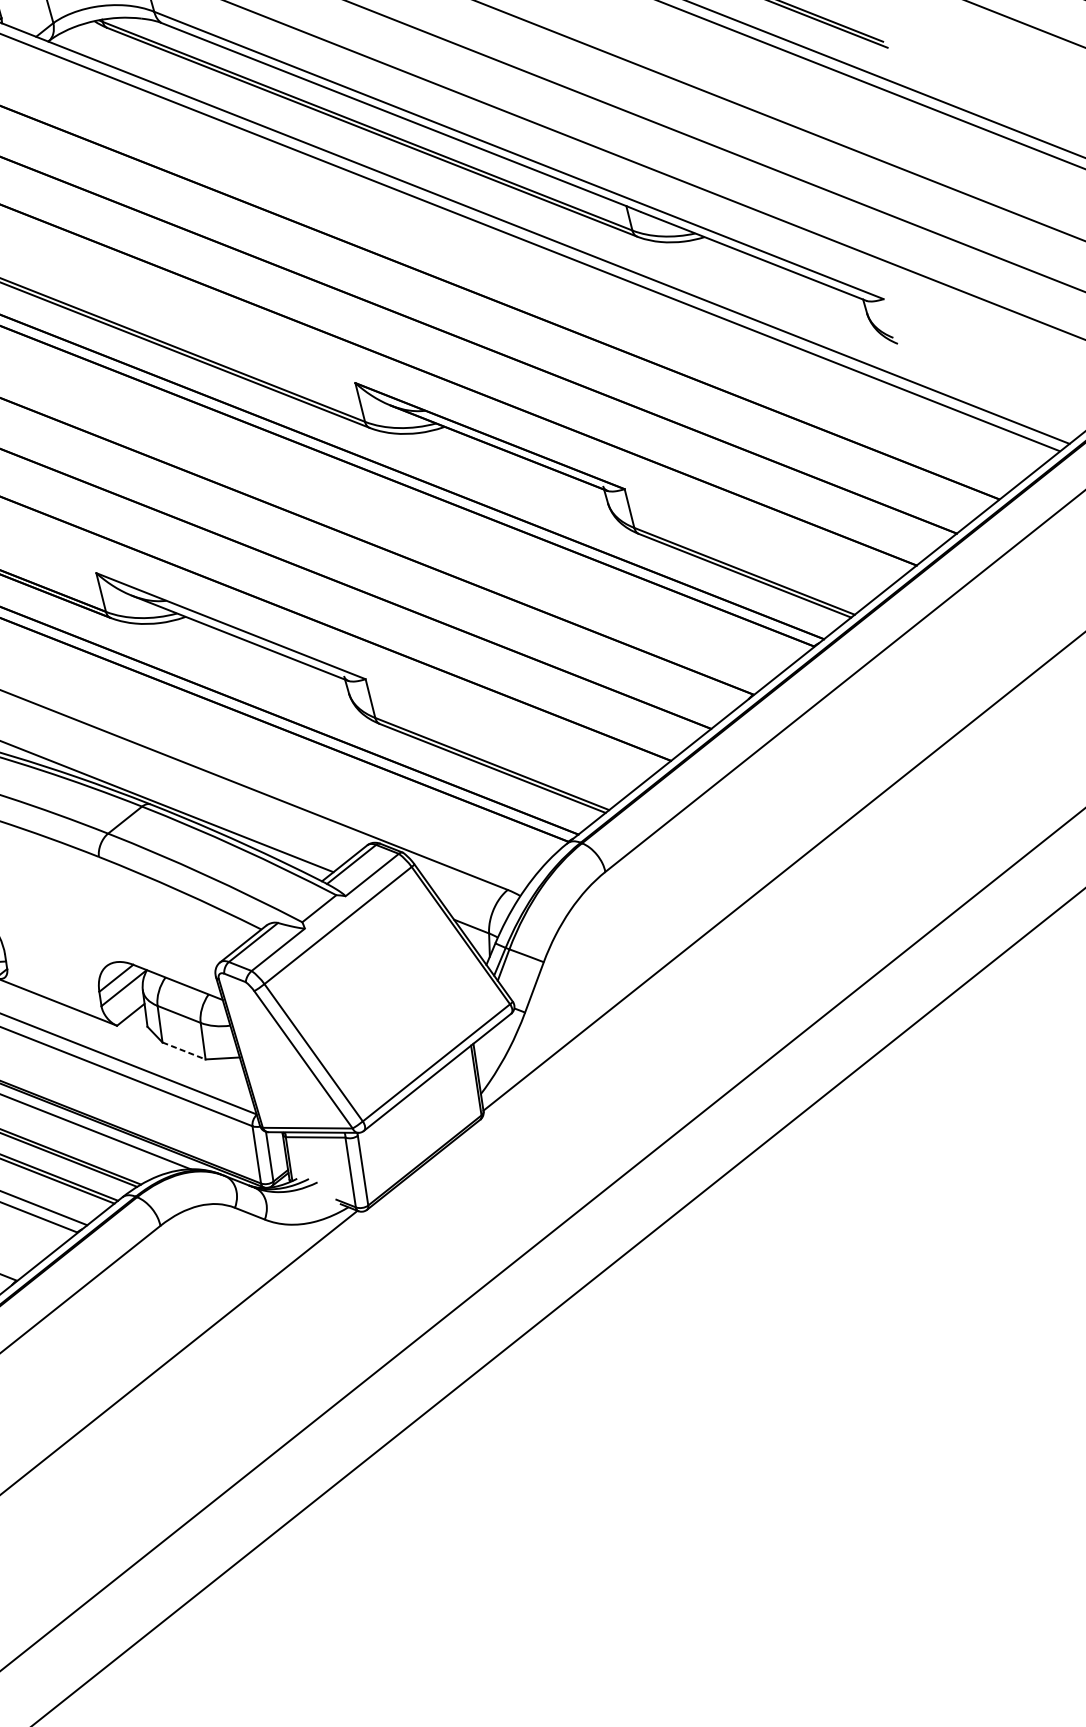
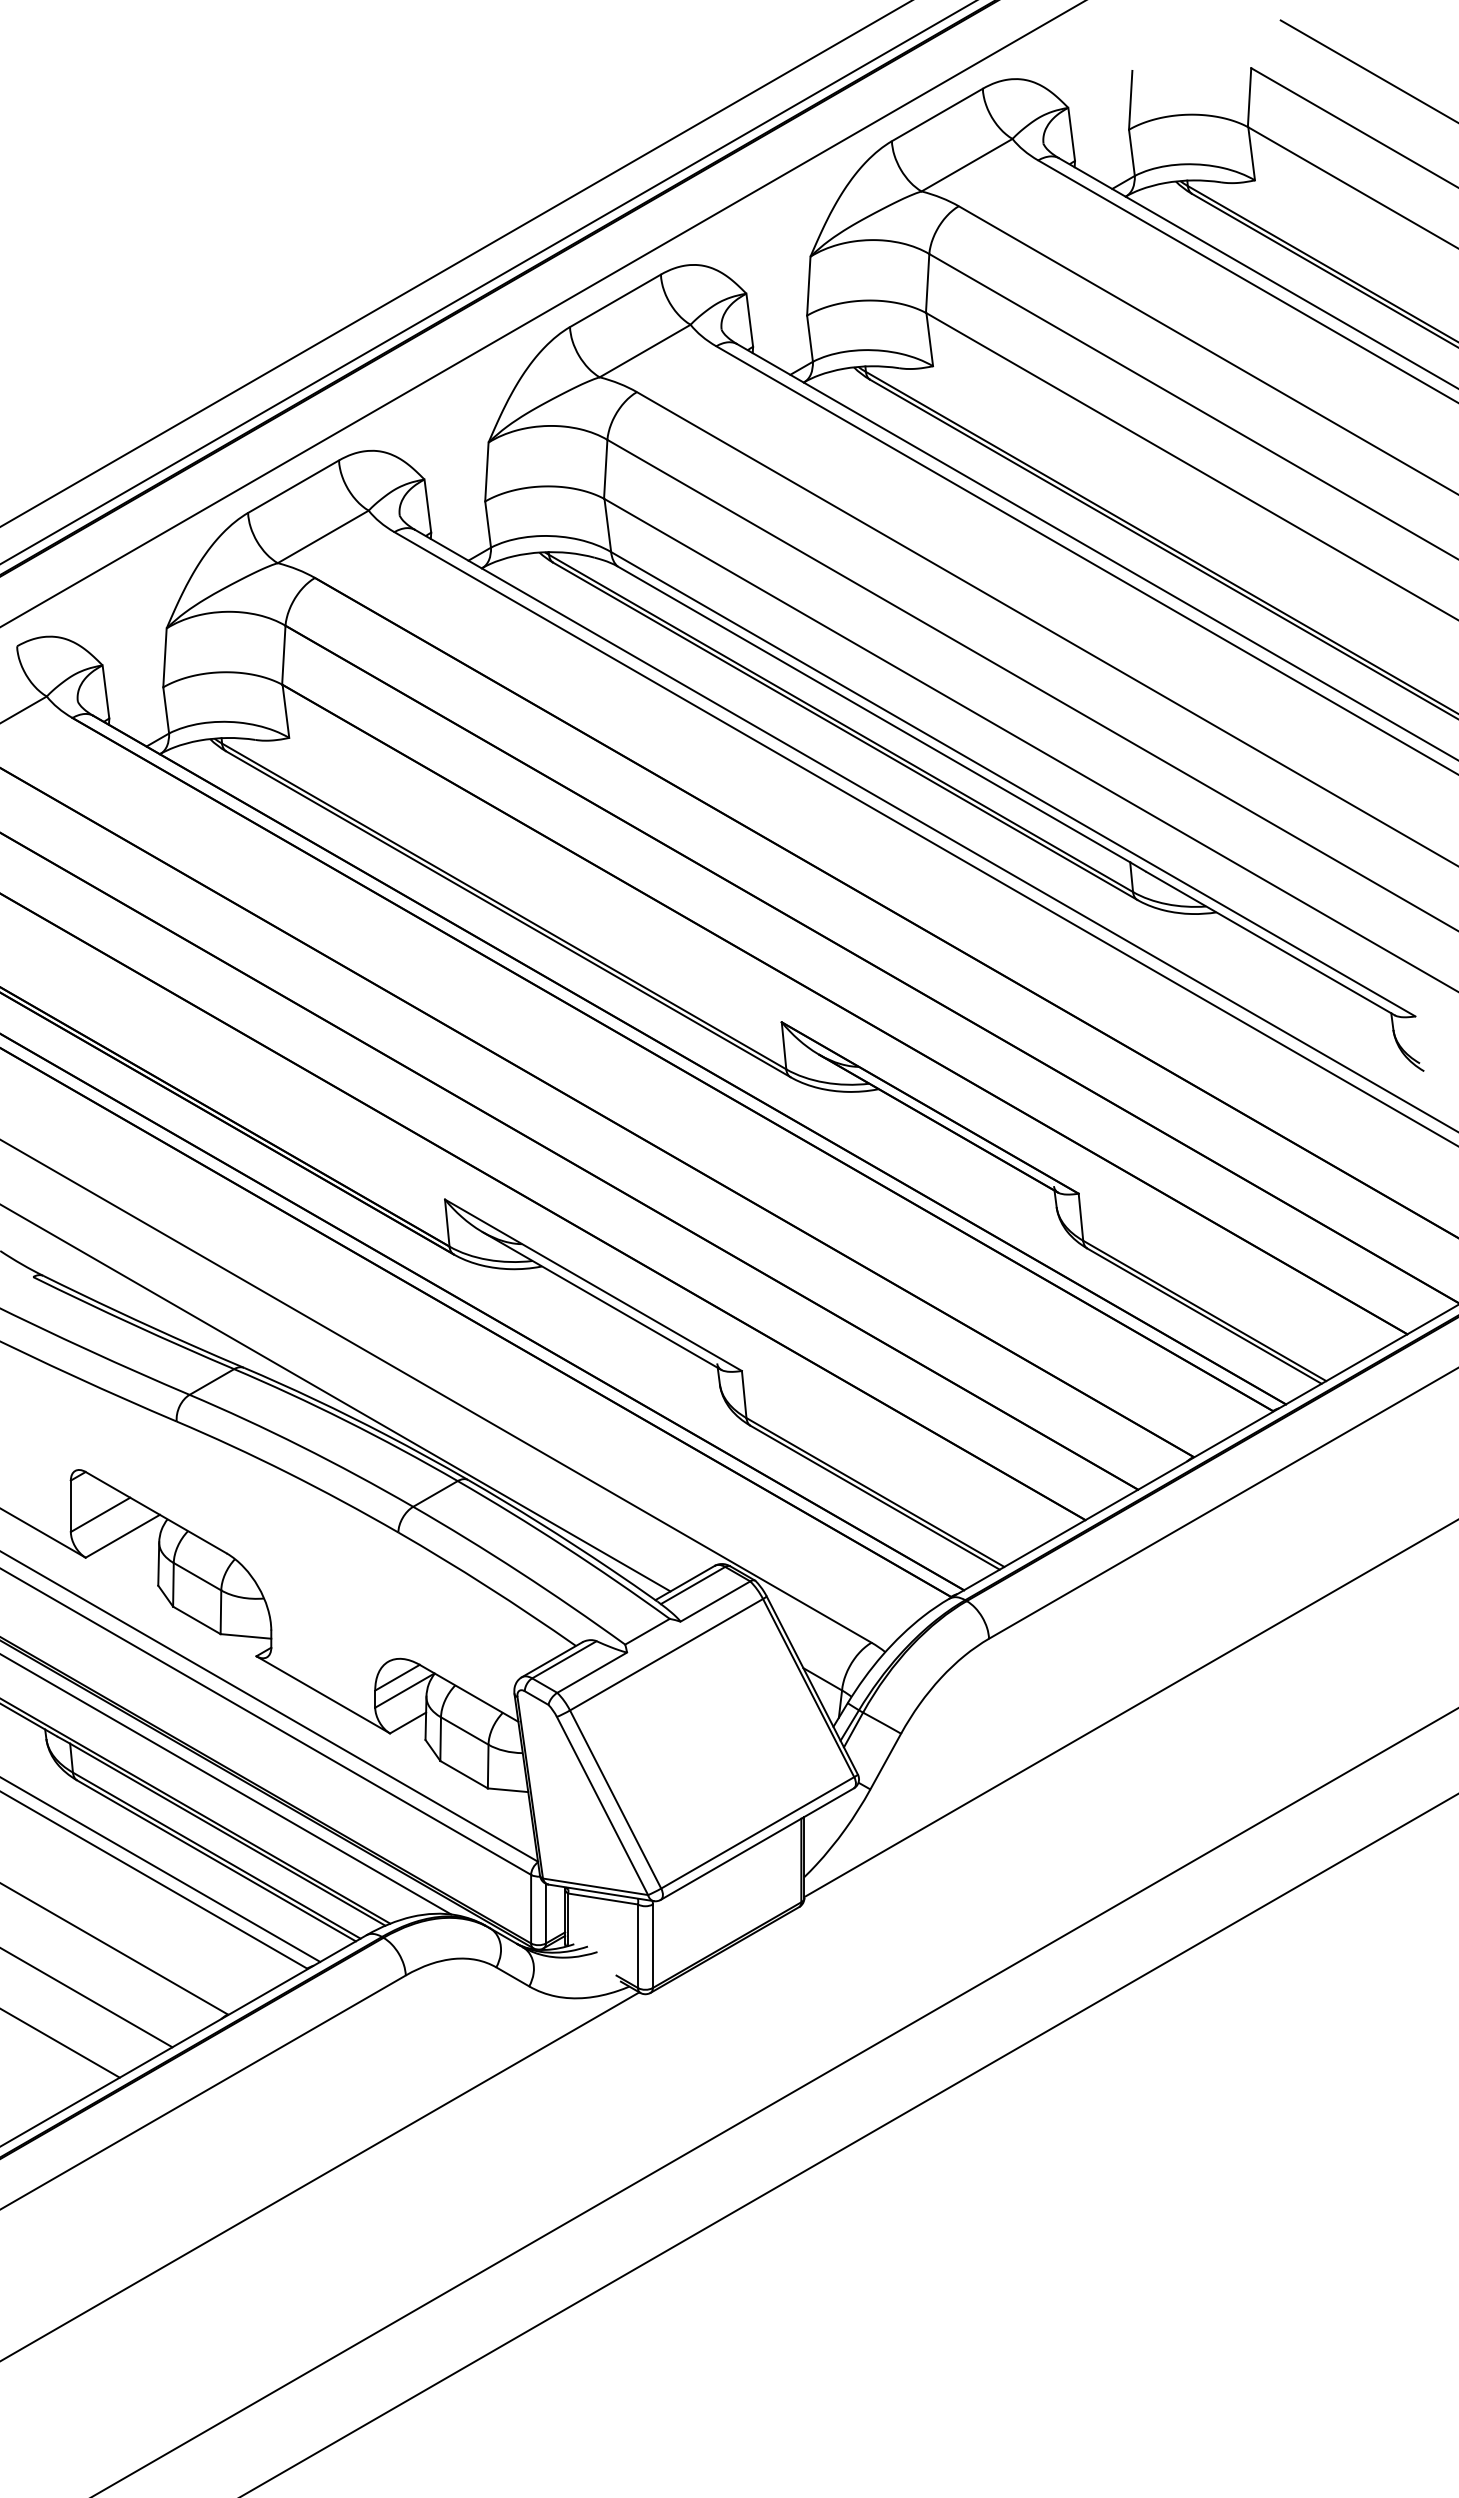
line: (184, 1050) -> (464, 1774), dashed -> solid

